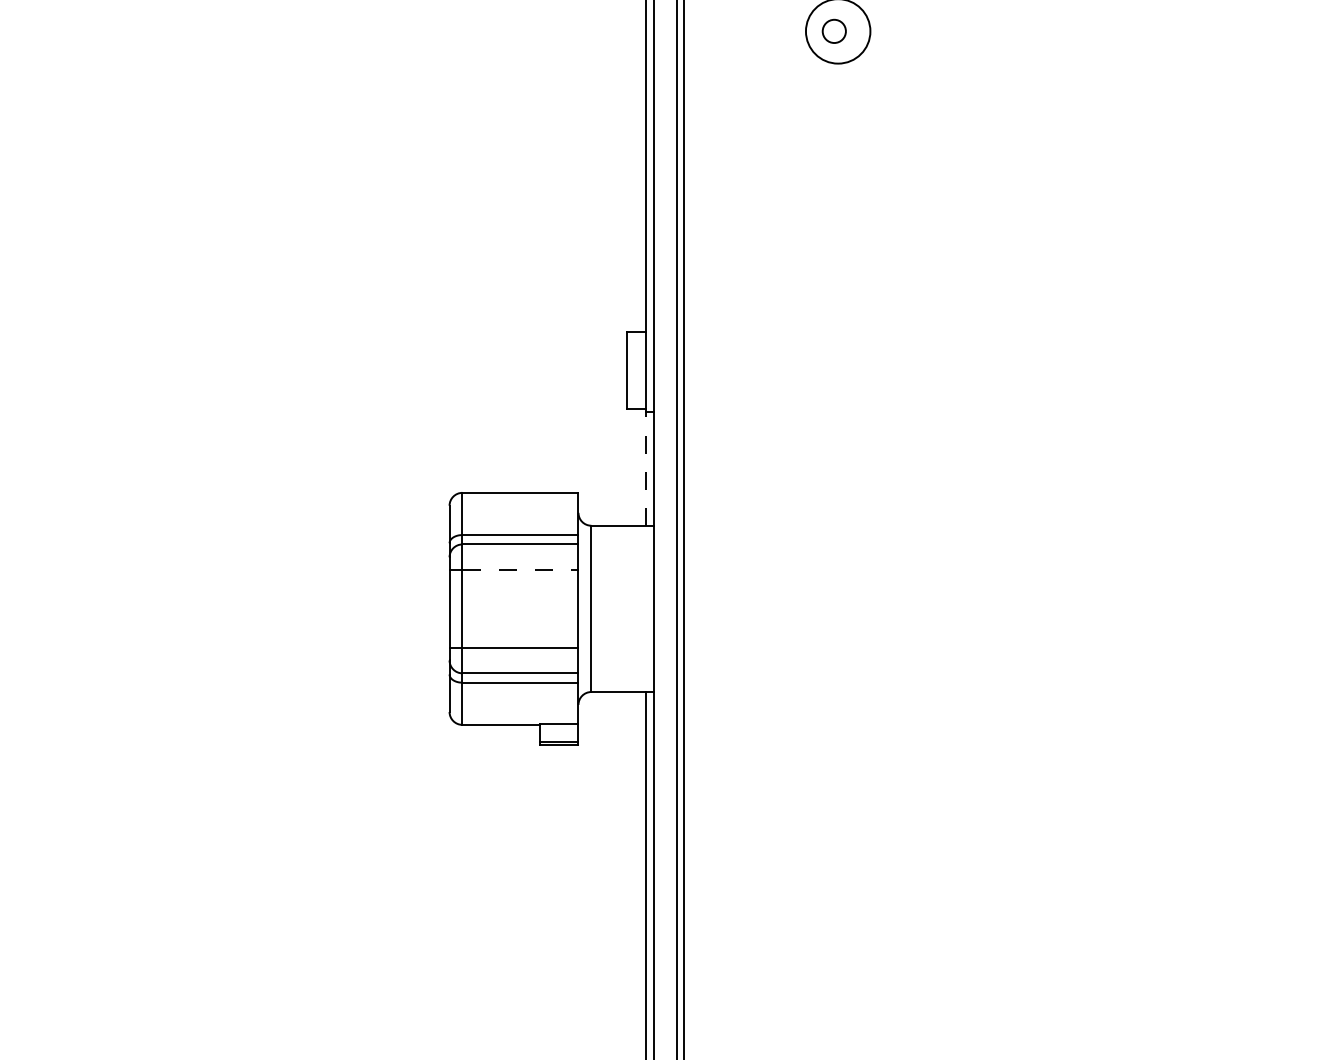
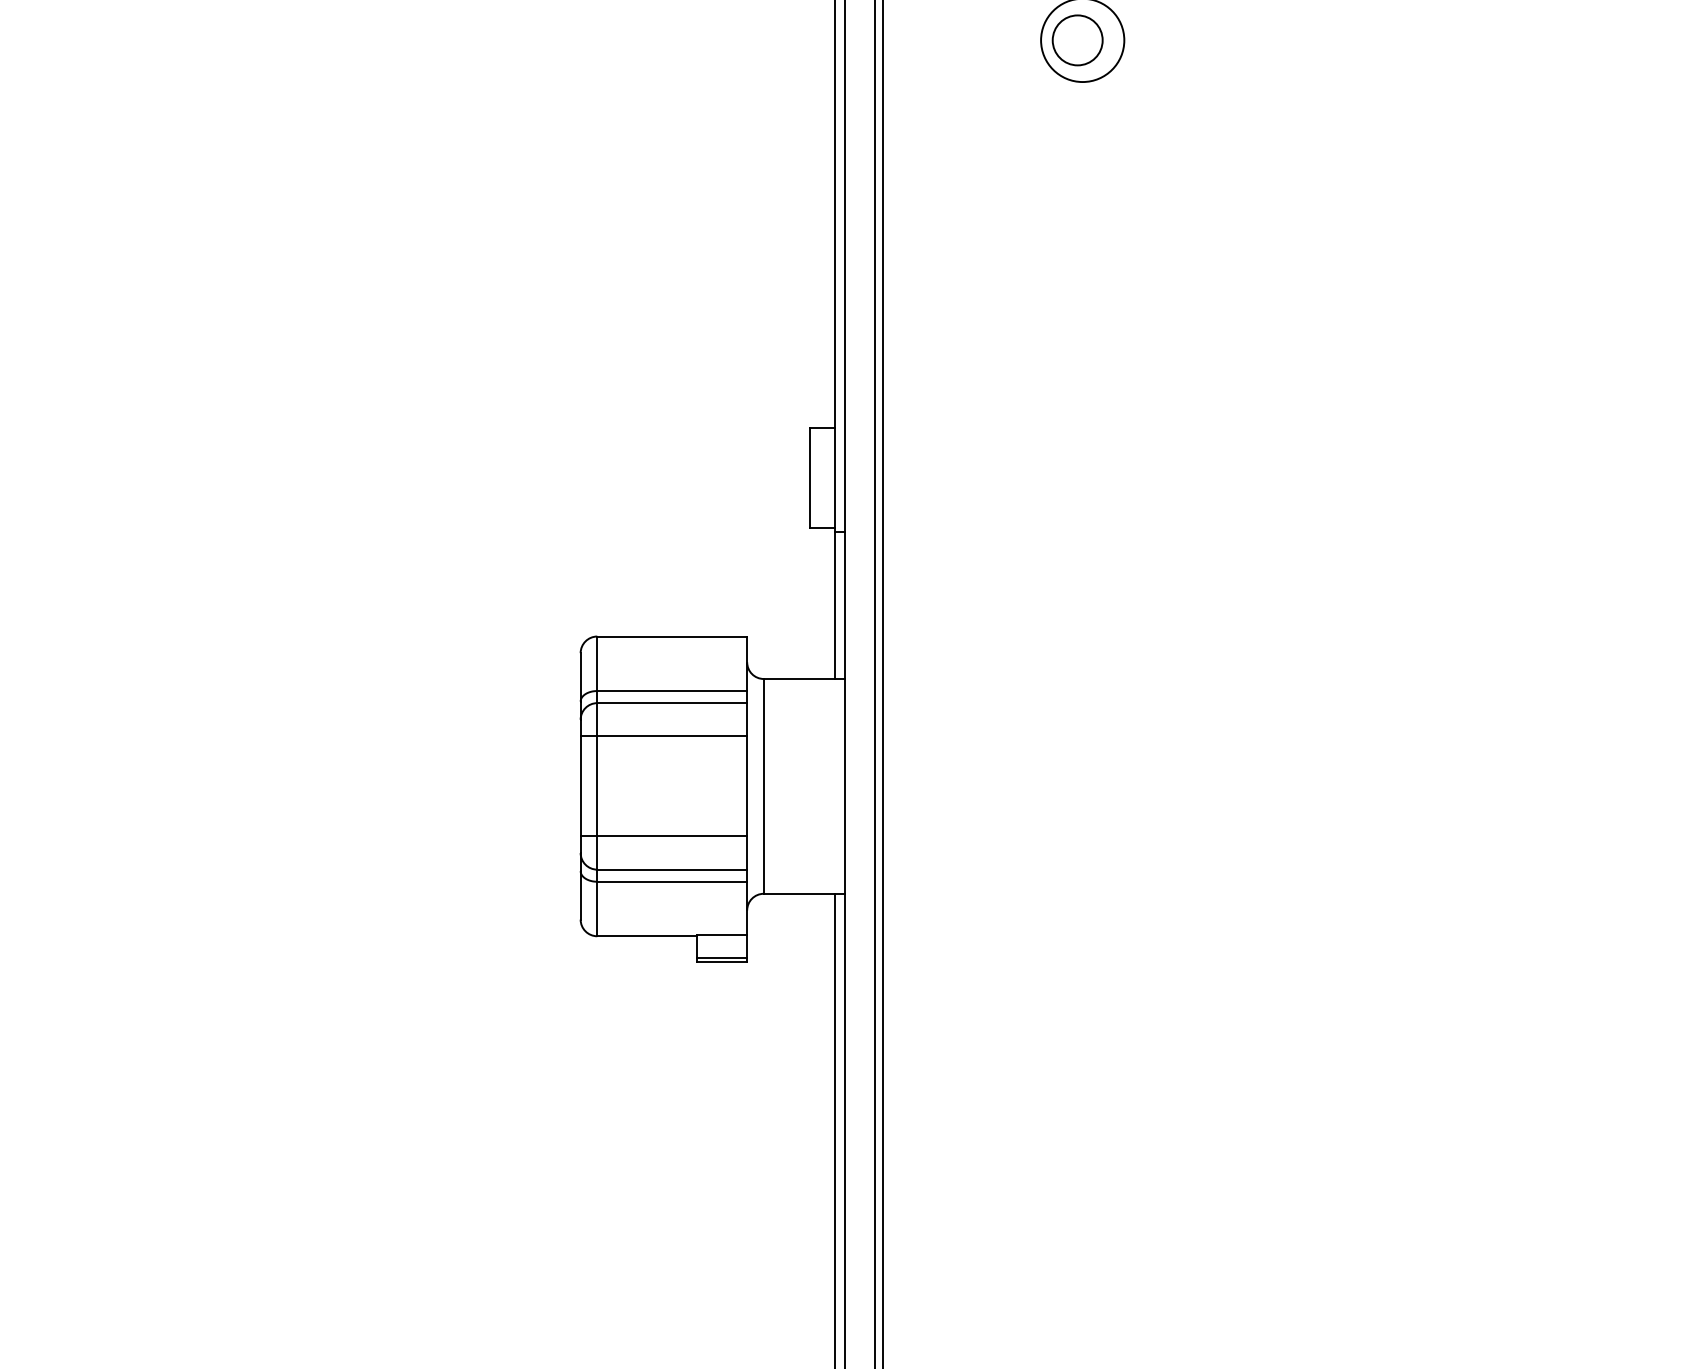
circle: (834, 31) -> (1077, 40), size x1.67
line: (646, 468) -> (834, 605), dashed -> solid
line: (520, 570) -> (672, 736), dashed -> solid

